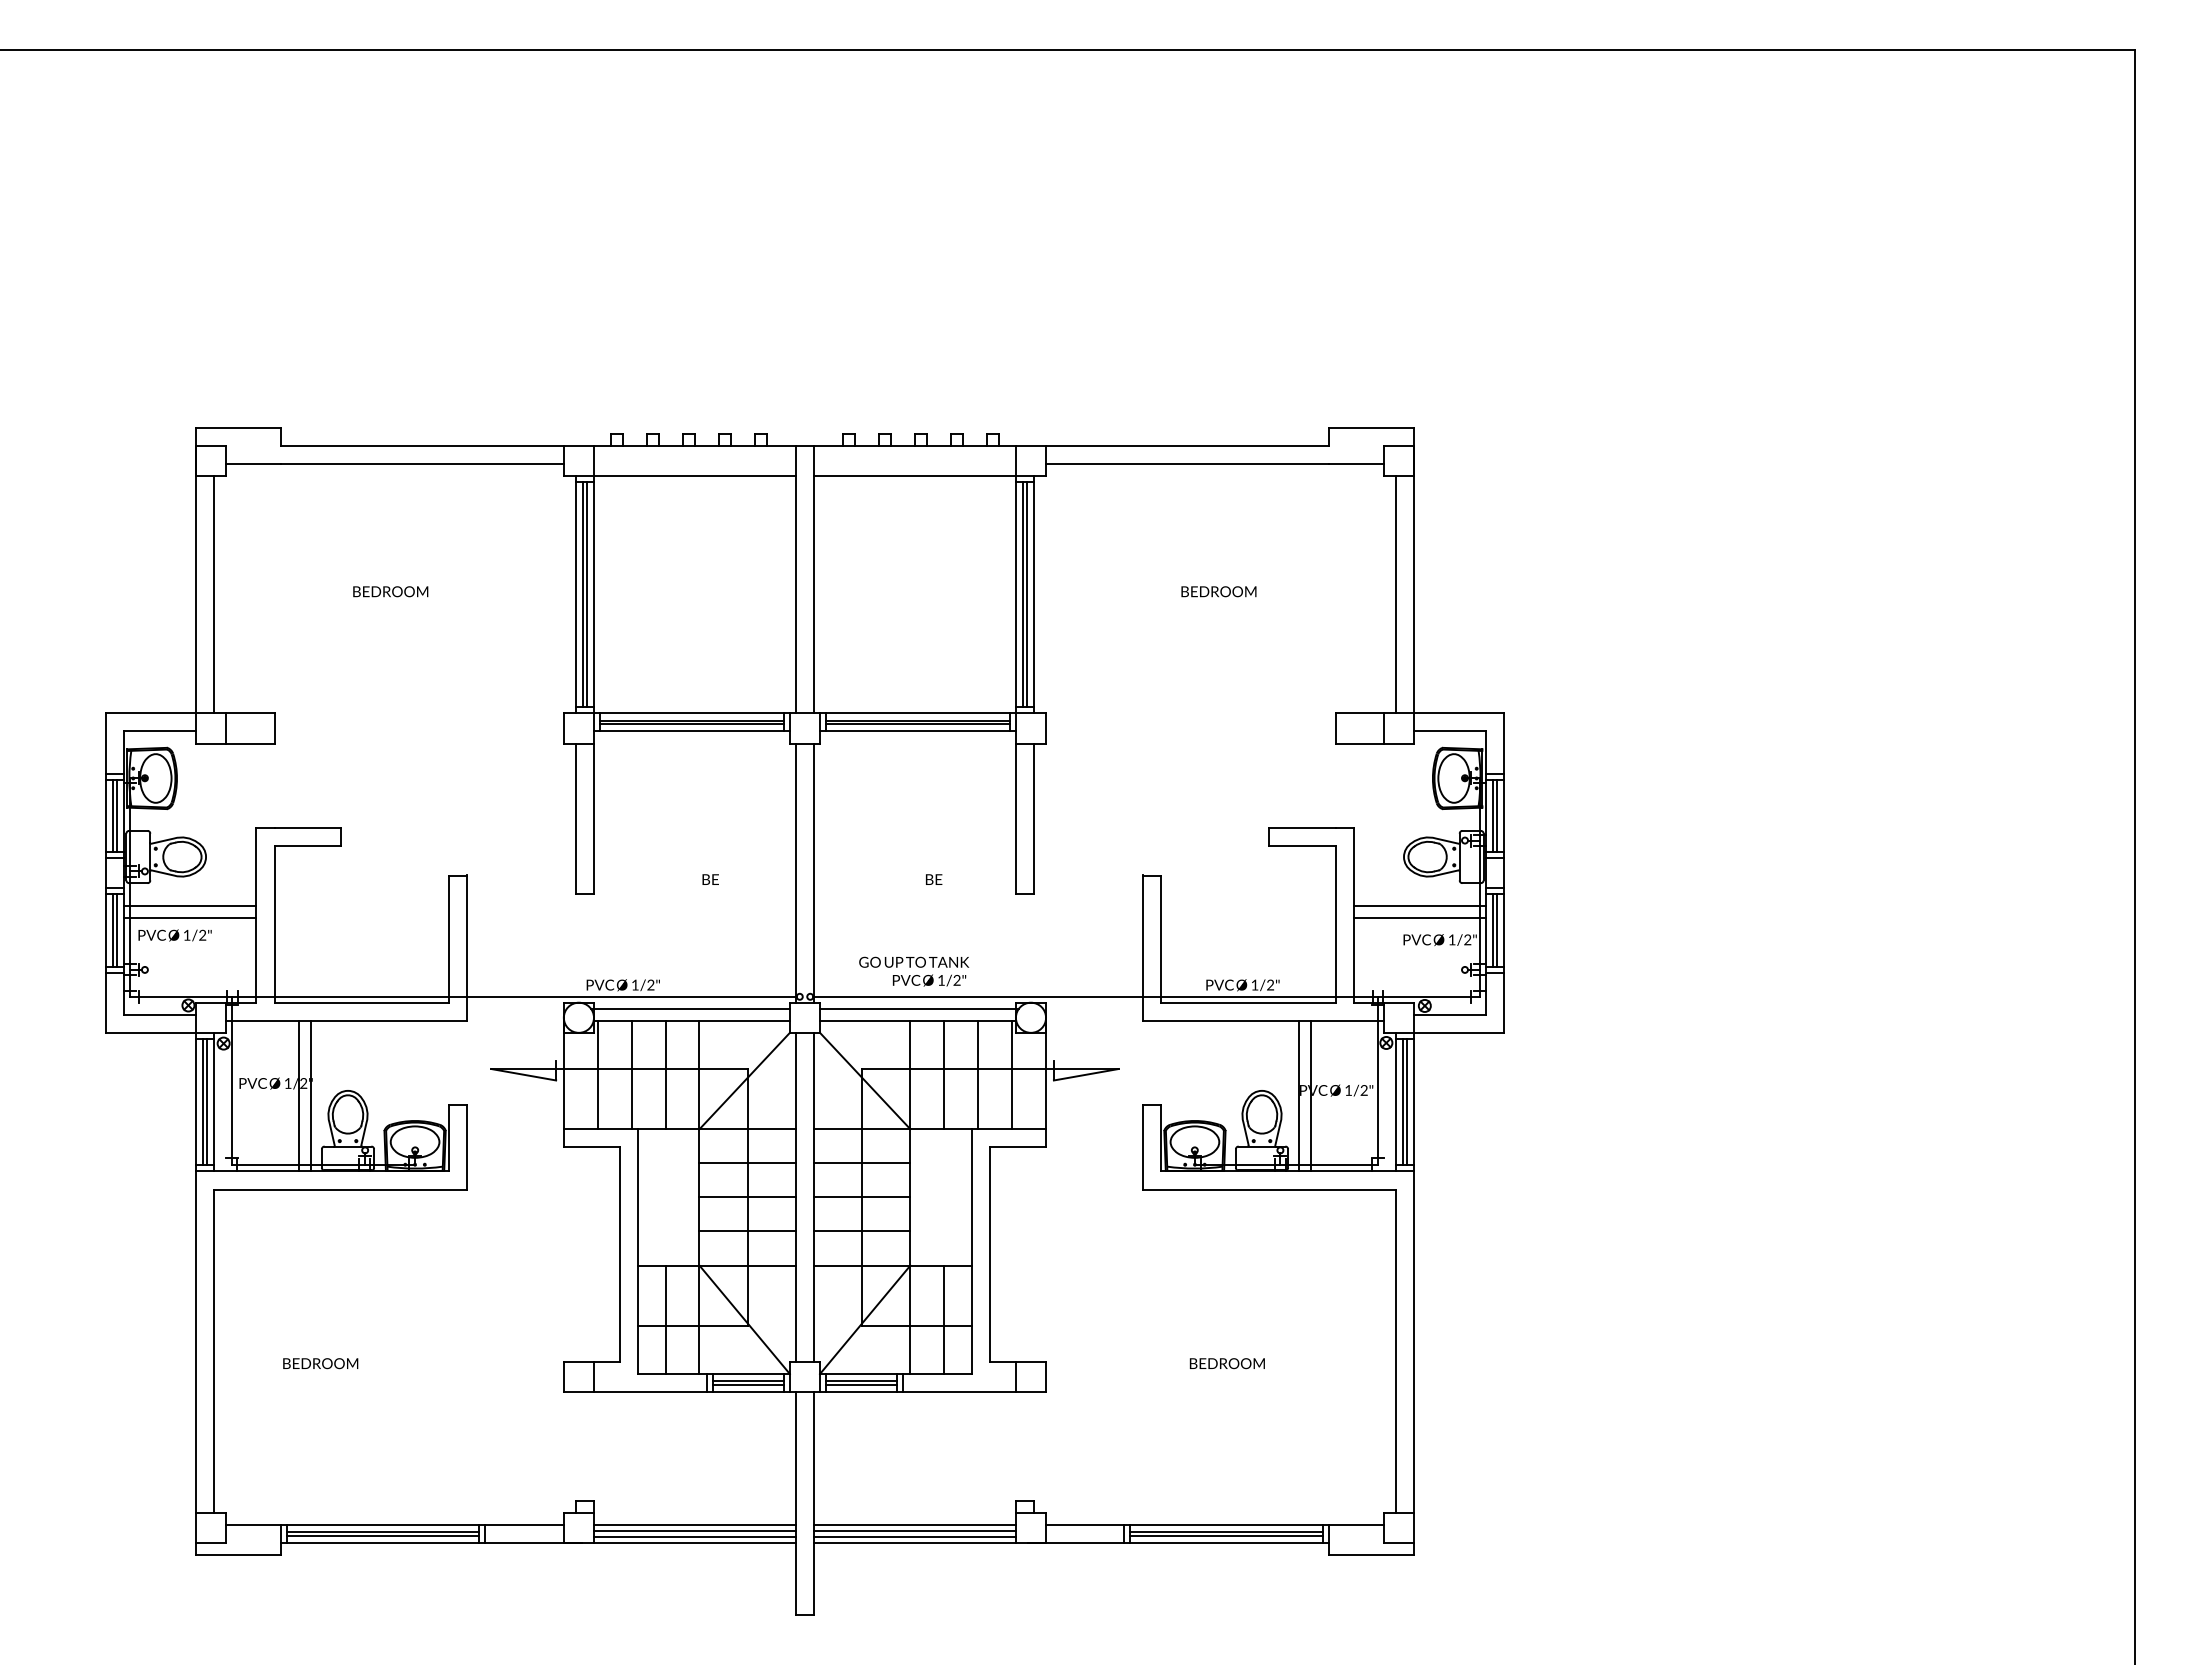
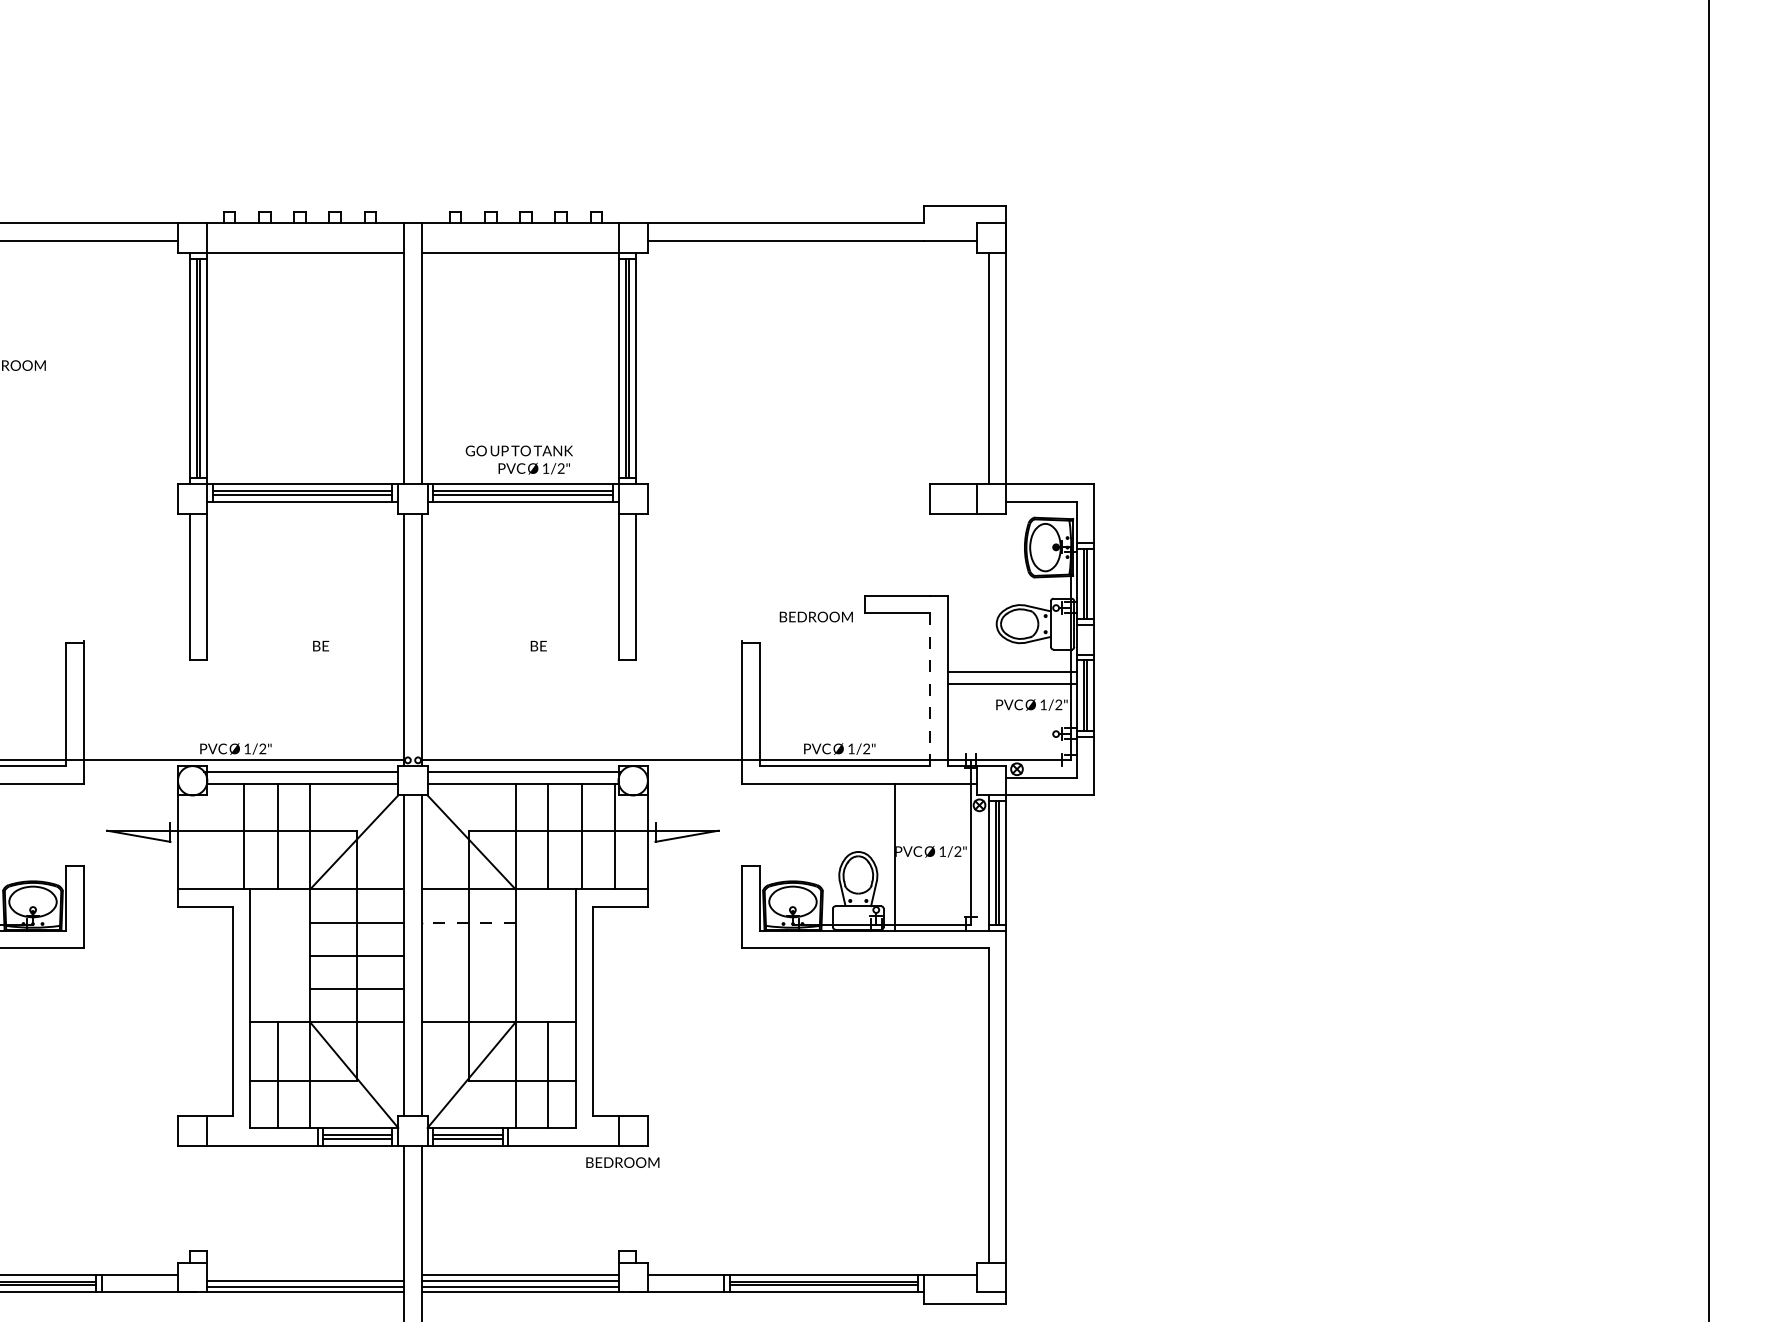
text: (1218, 591) -> (815, 616), moved
line: (1335, 923) -> (929, 688), solid -> dashed
text: (914, 971) -> (519, 459), moved
line: (597, 1074) -> (210, 836), removed
line: (1311, 1095) -> (906, 856), removed
line: (861, 1163) -> (468, 922), solid -> dashed
line: (862, 1197) -> (469, 955), removed
line: (862, 1231) -> (469, 989), removed
text: (1226, 1363) -> (622, 1162), moved
line: (694, 1524) -> (305, 1274), removed

